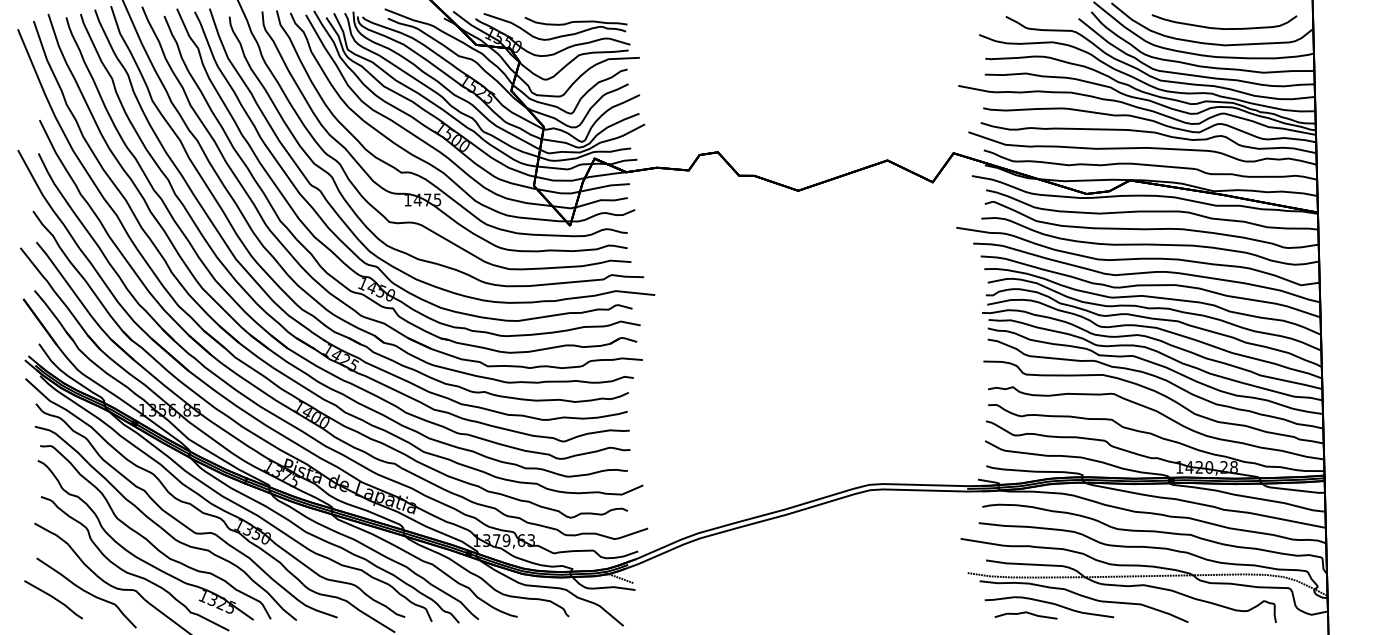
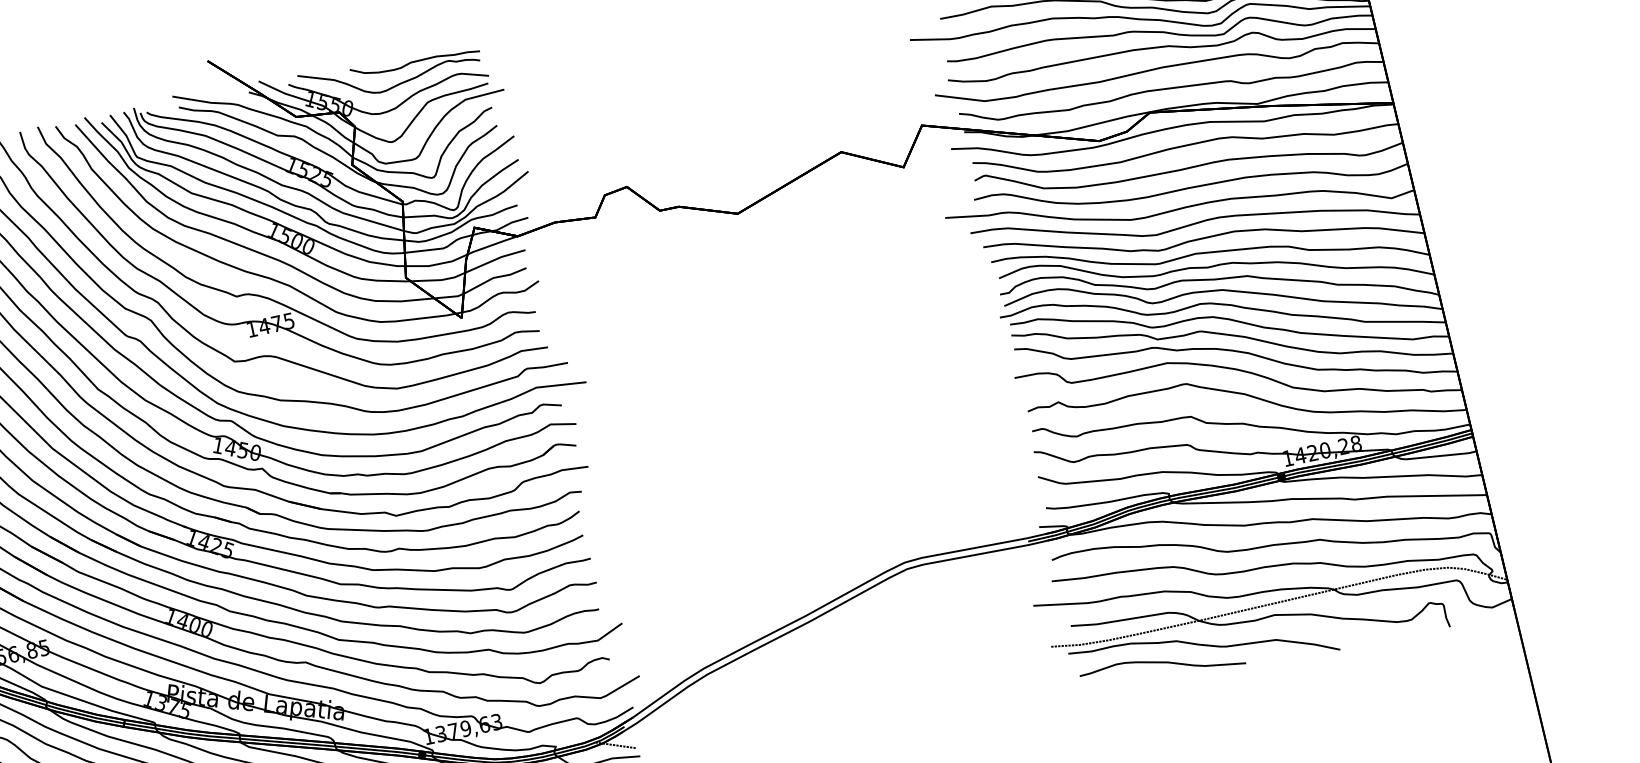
curve: (1025, 613) -> (1134, 681), removed

